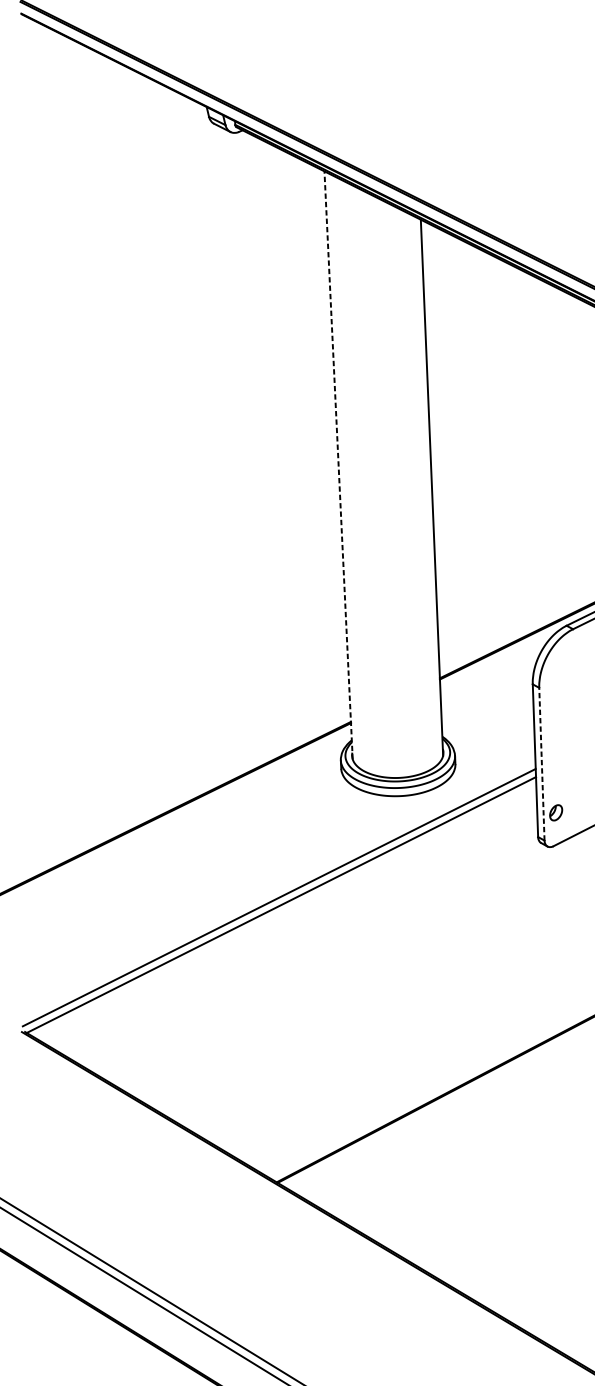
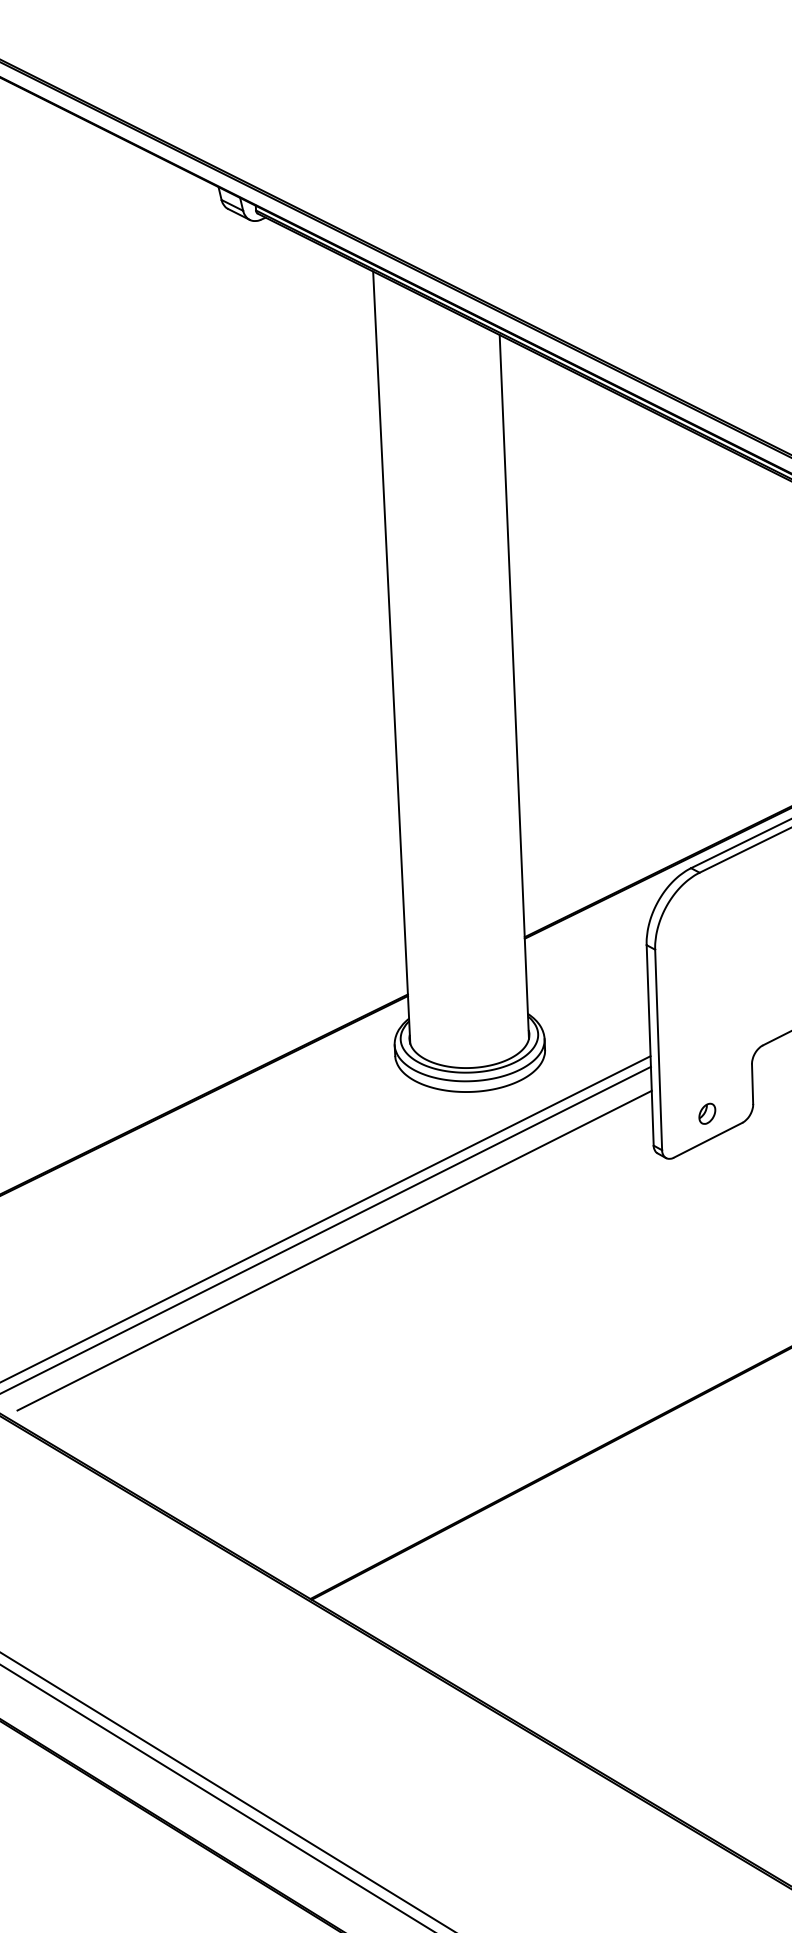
line: (338, 465) -> (391, 657), dashed -> solid
line: (541, 763) -> (658, 1049), dashed -> solid
part: (556, 812) -> (707, 1113), moved
line: (295, 916) -> (334, 1250), added

